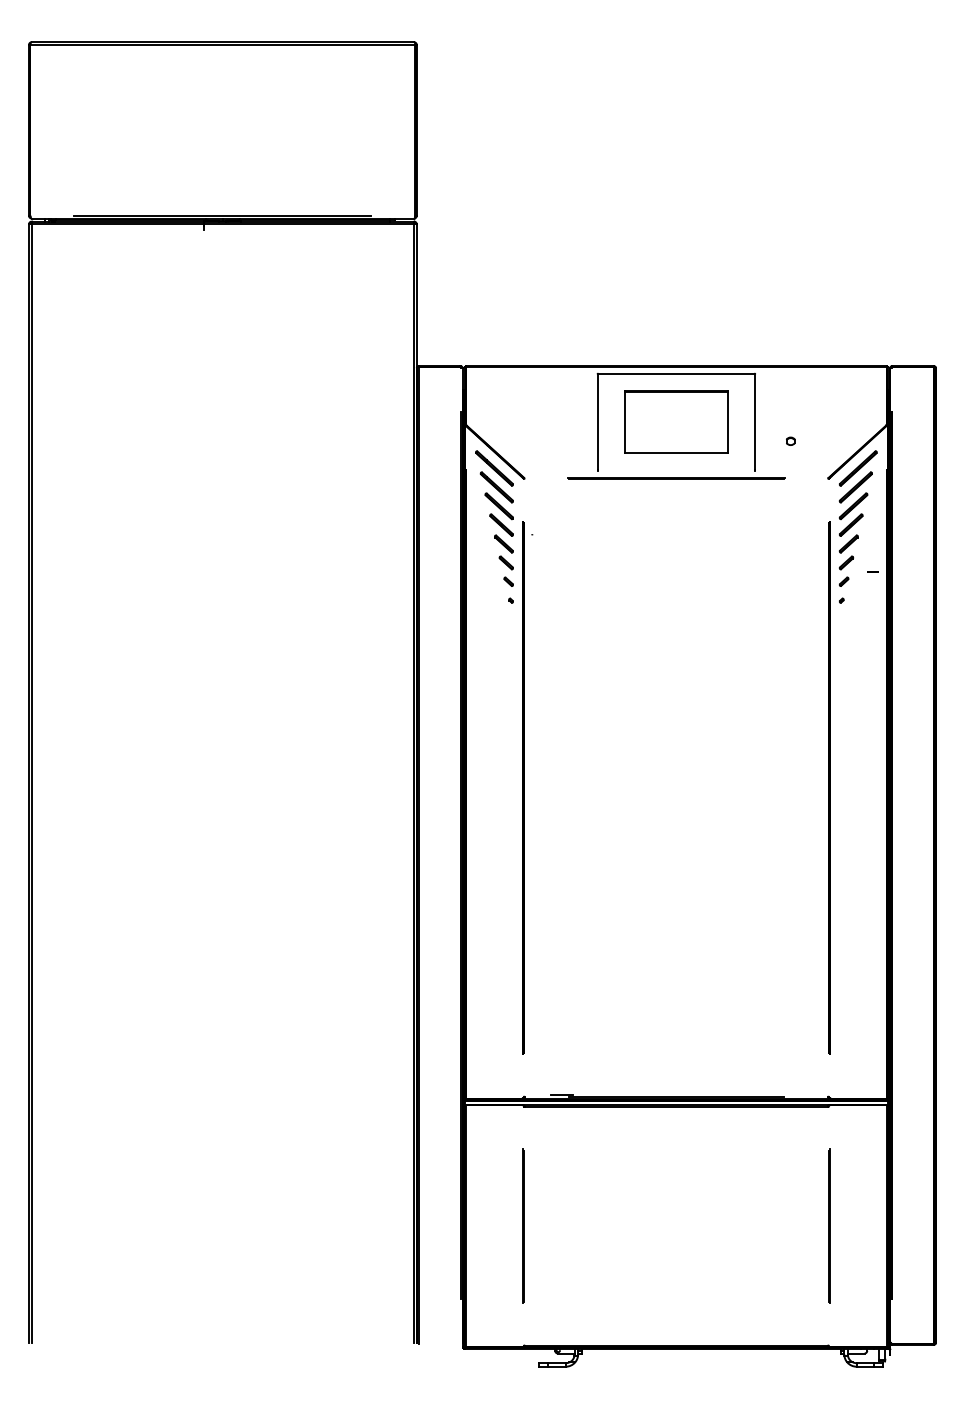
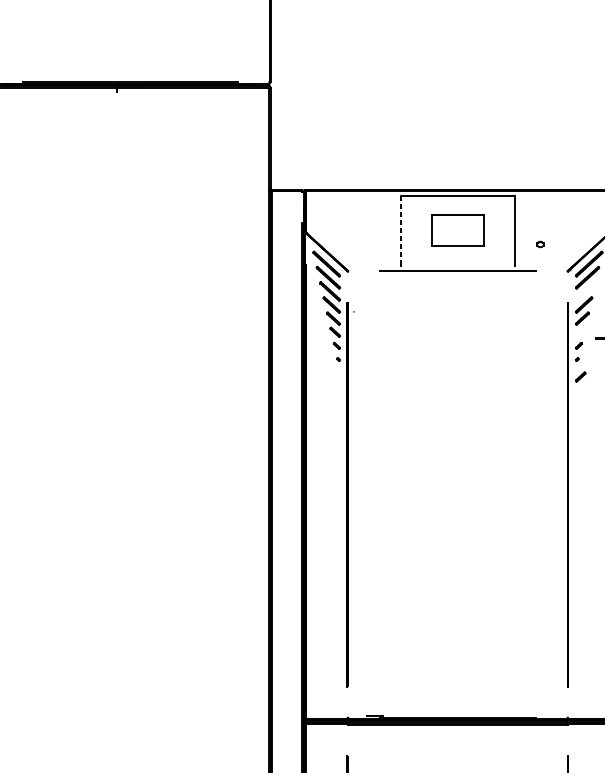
part: (676, 421) -> (458, 230), size x0.7
line: (597, 422) -> (400, 230), solid -> dashed
part: (853, 506) -> (585, 291), removed
part: (846, 562) -> (580, 376), moved

